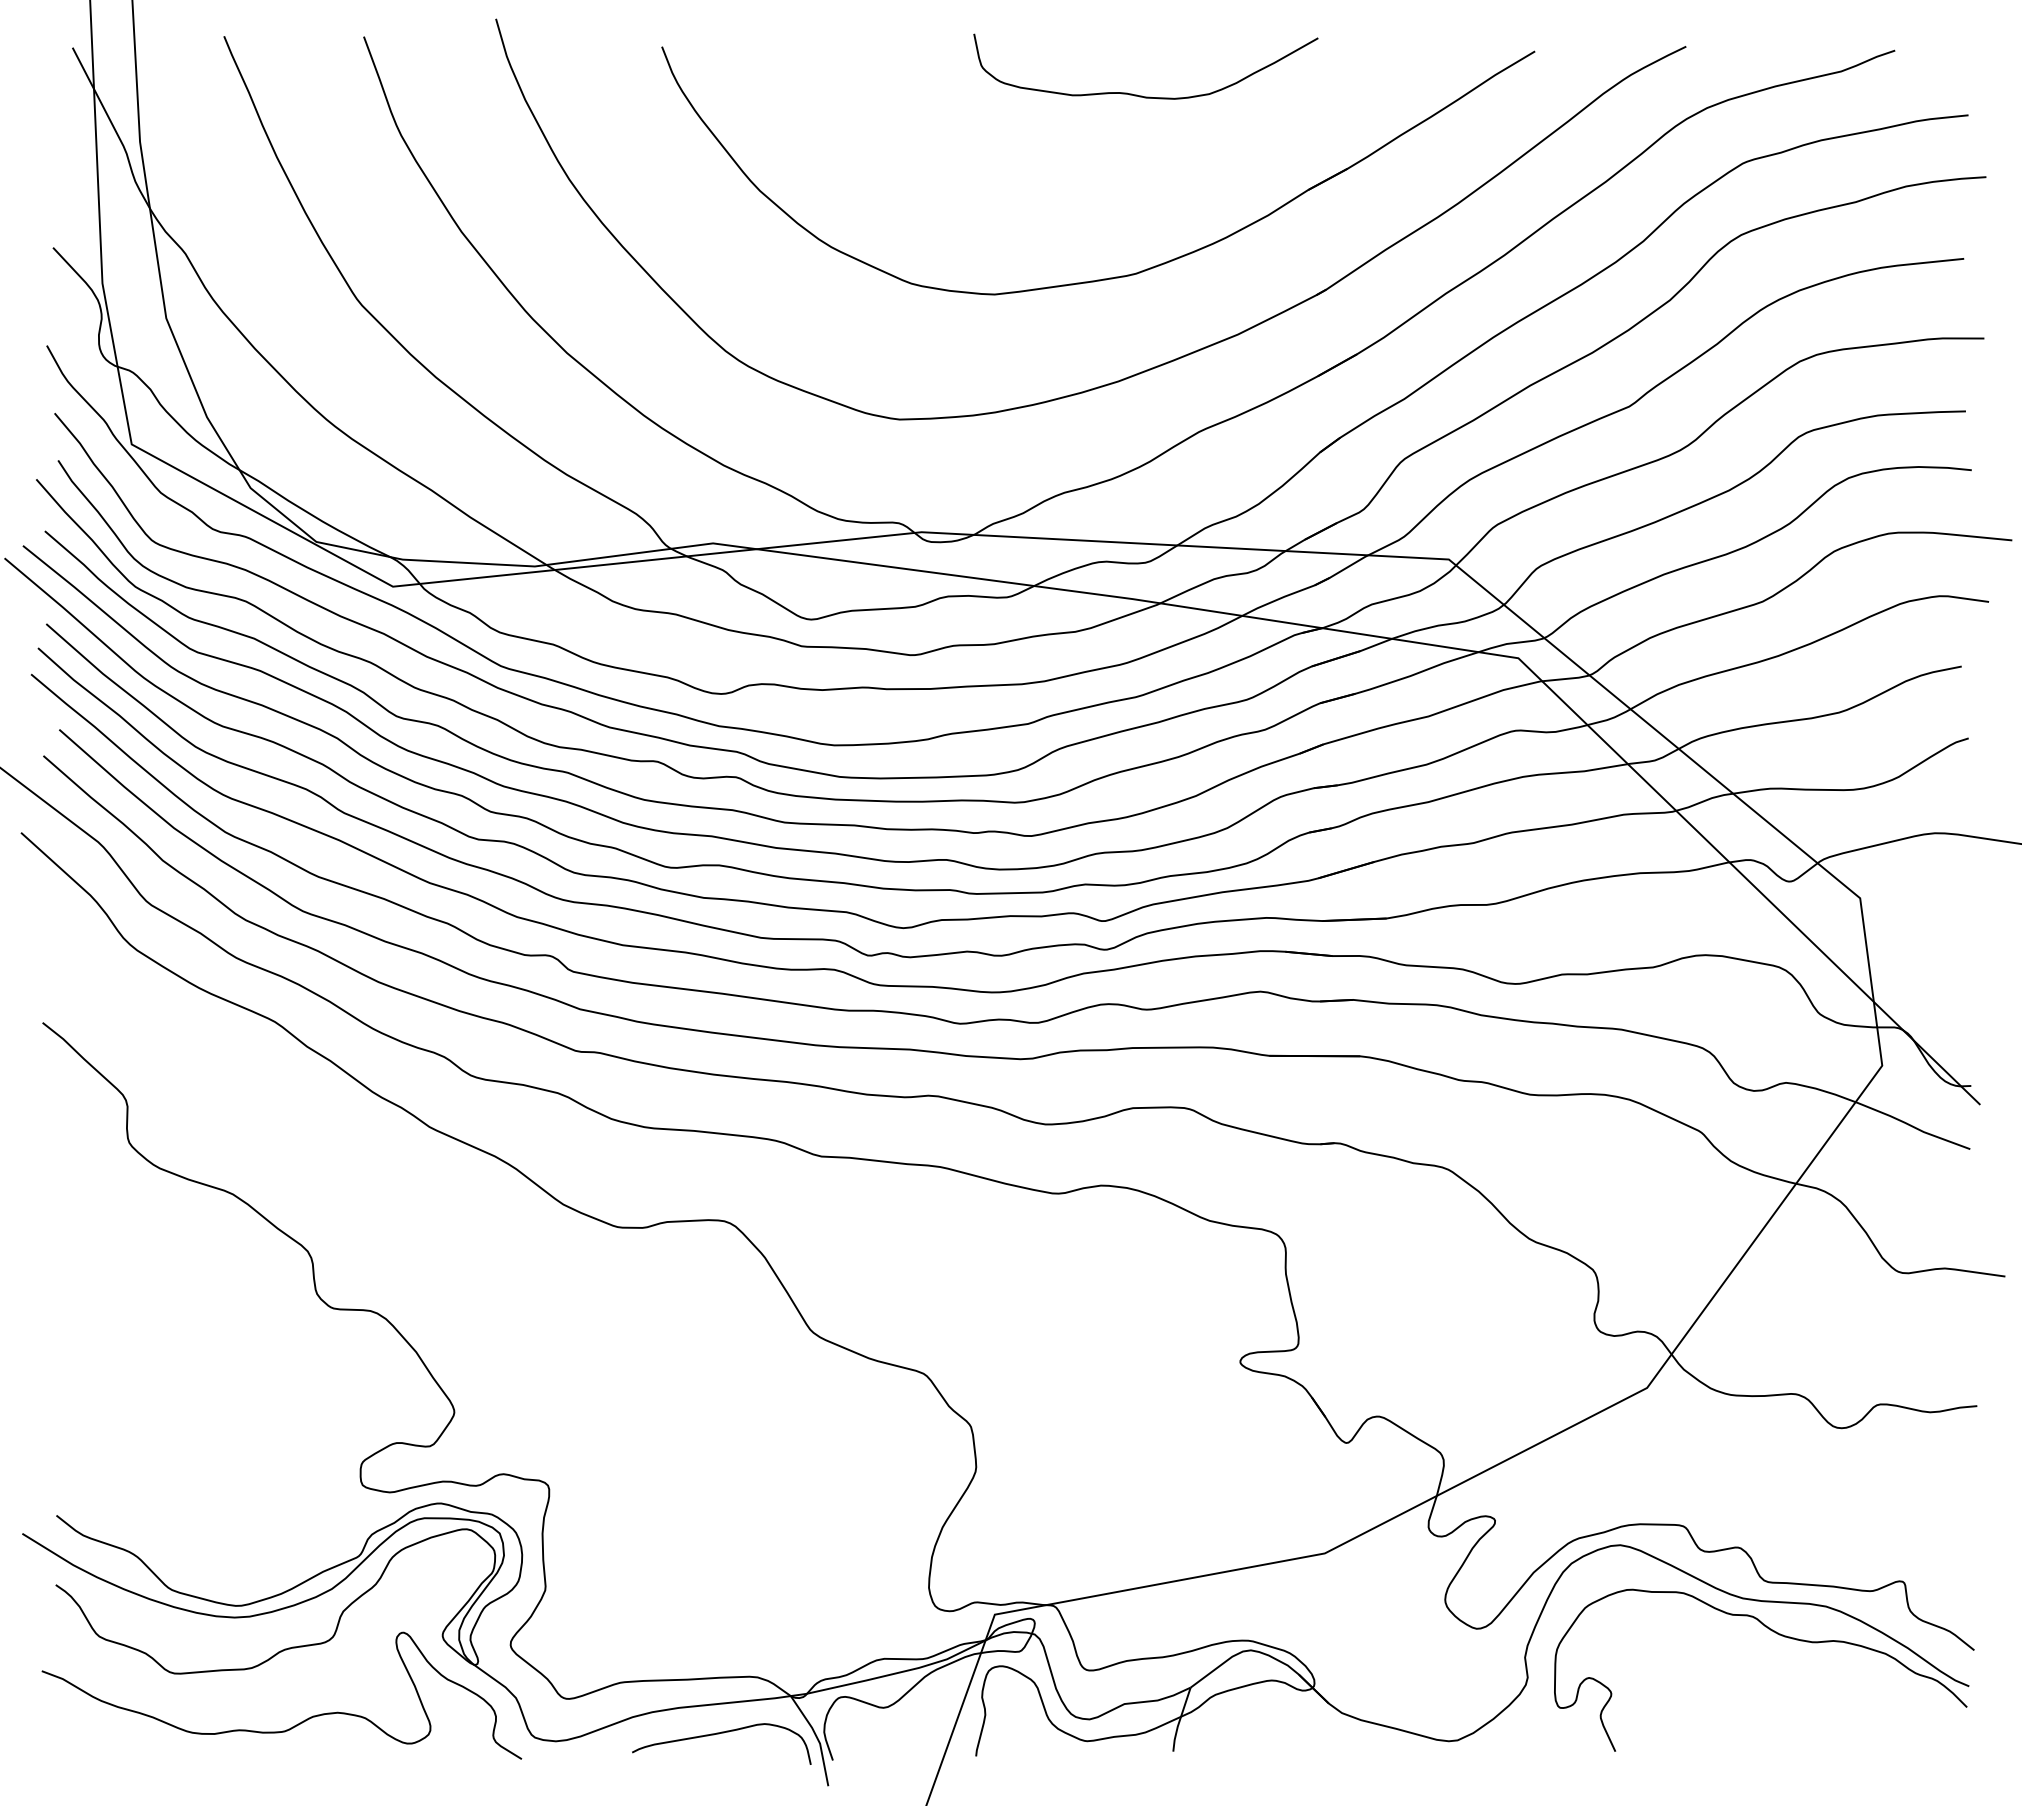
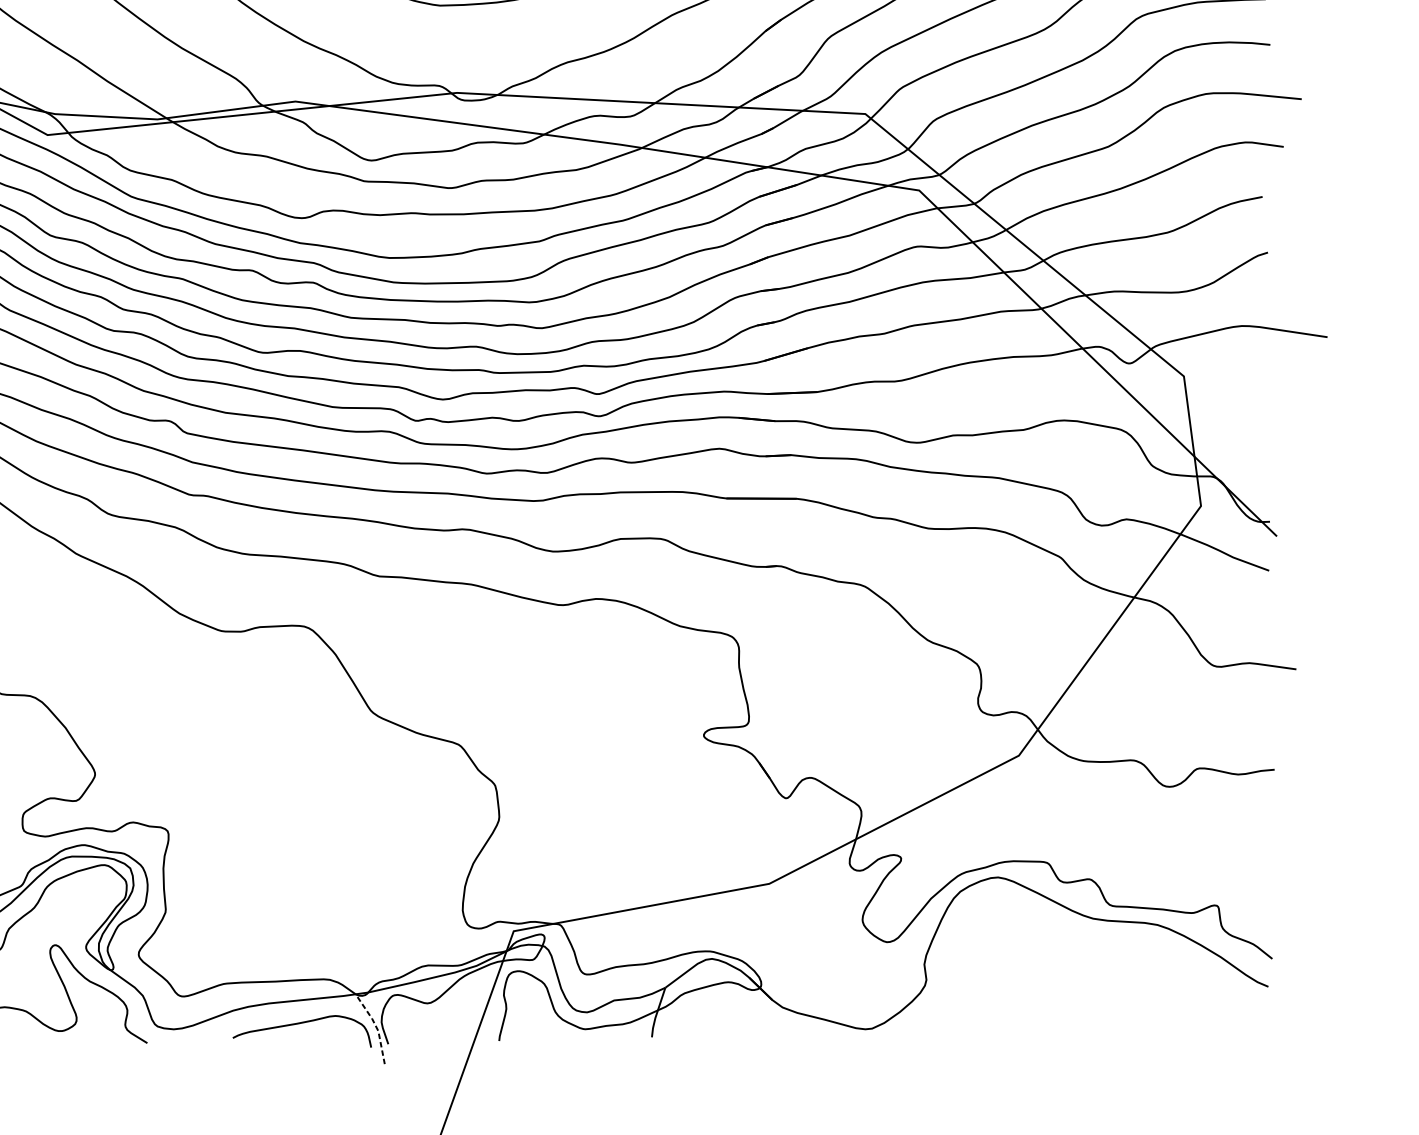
curve: (1777, 1634) -> (1119, 946), removed
line: (816, 1737) -> (375, 1026), solid -> dashed

